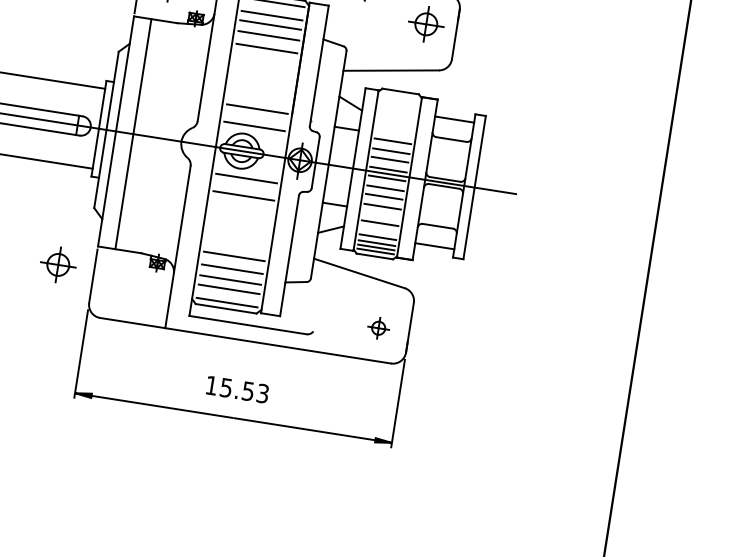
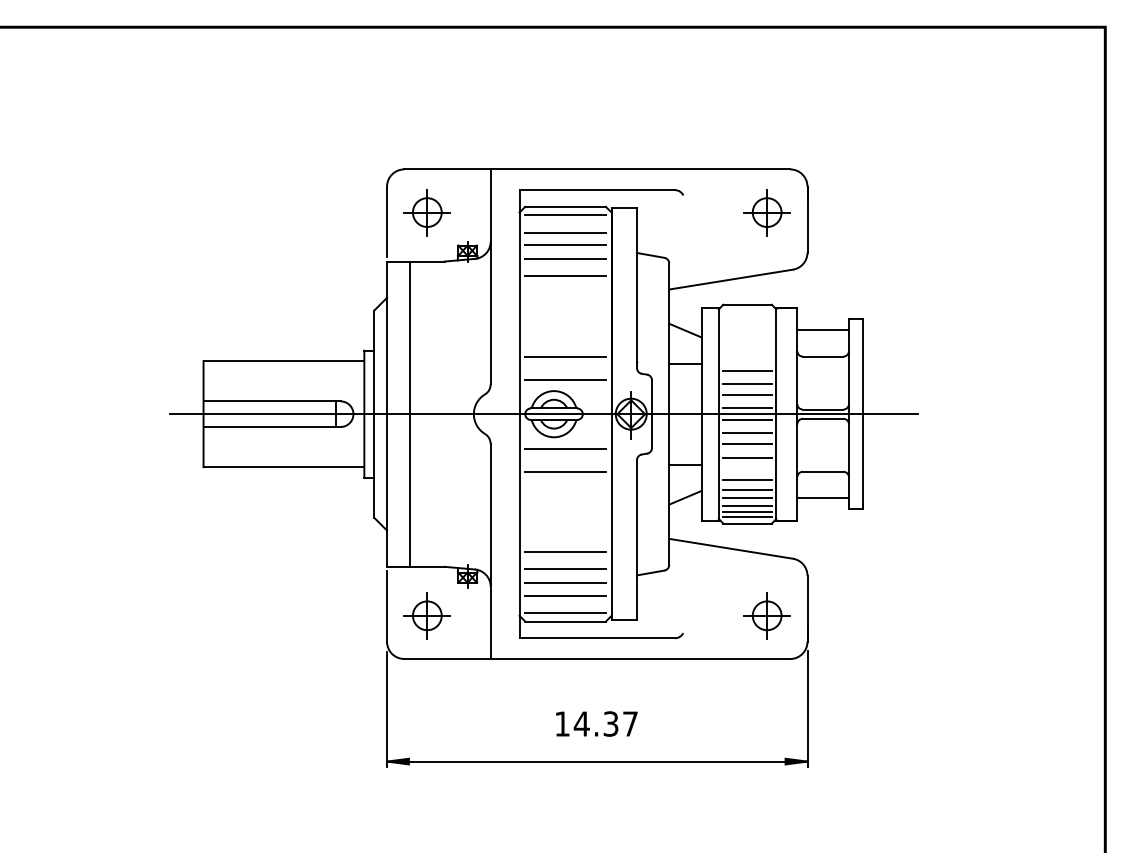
line: (378, 231) -> (747, 490), added
part: (57, 264) -> (426, 615), moved
part: (378, 327) -> (766, 615), size x1.67
text: (244, 390) -> (605, 723), 15.53 -> 14.37

